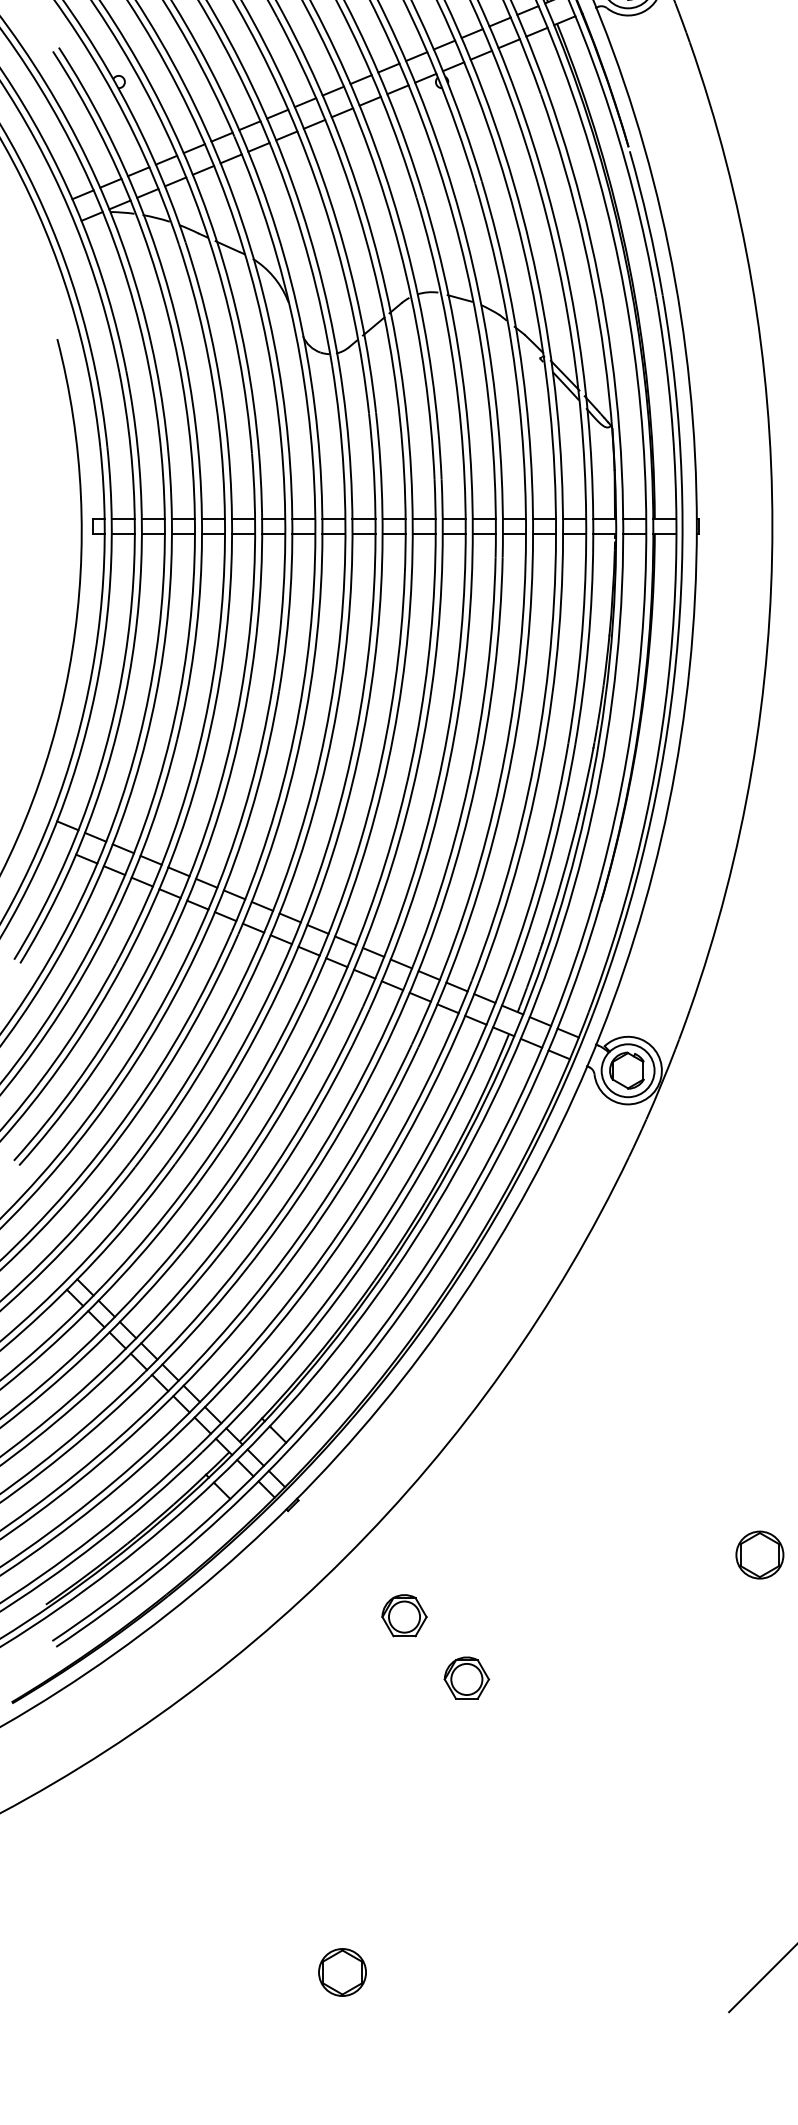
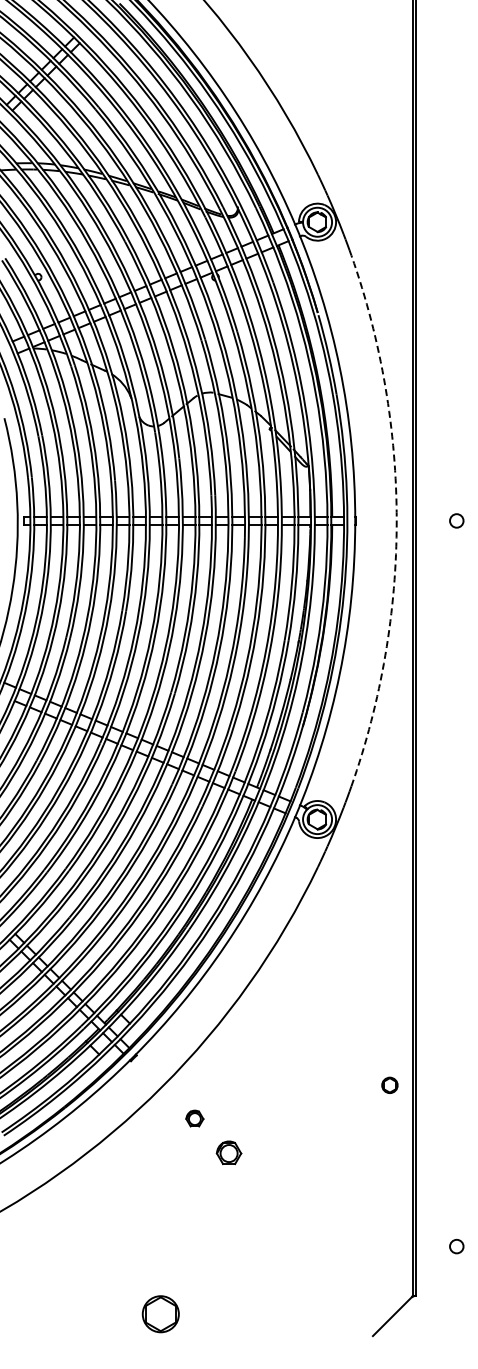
arc: (772, 525) -> (396, 520), solid -> dashed
part: (759, 1555) -> (389, 1085), size x0.6
part: (403, 1615) -> (194, 1118), size x0.7
part: (341, 1972) -> (160, 1314), size x1.4

